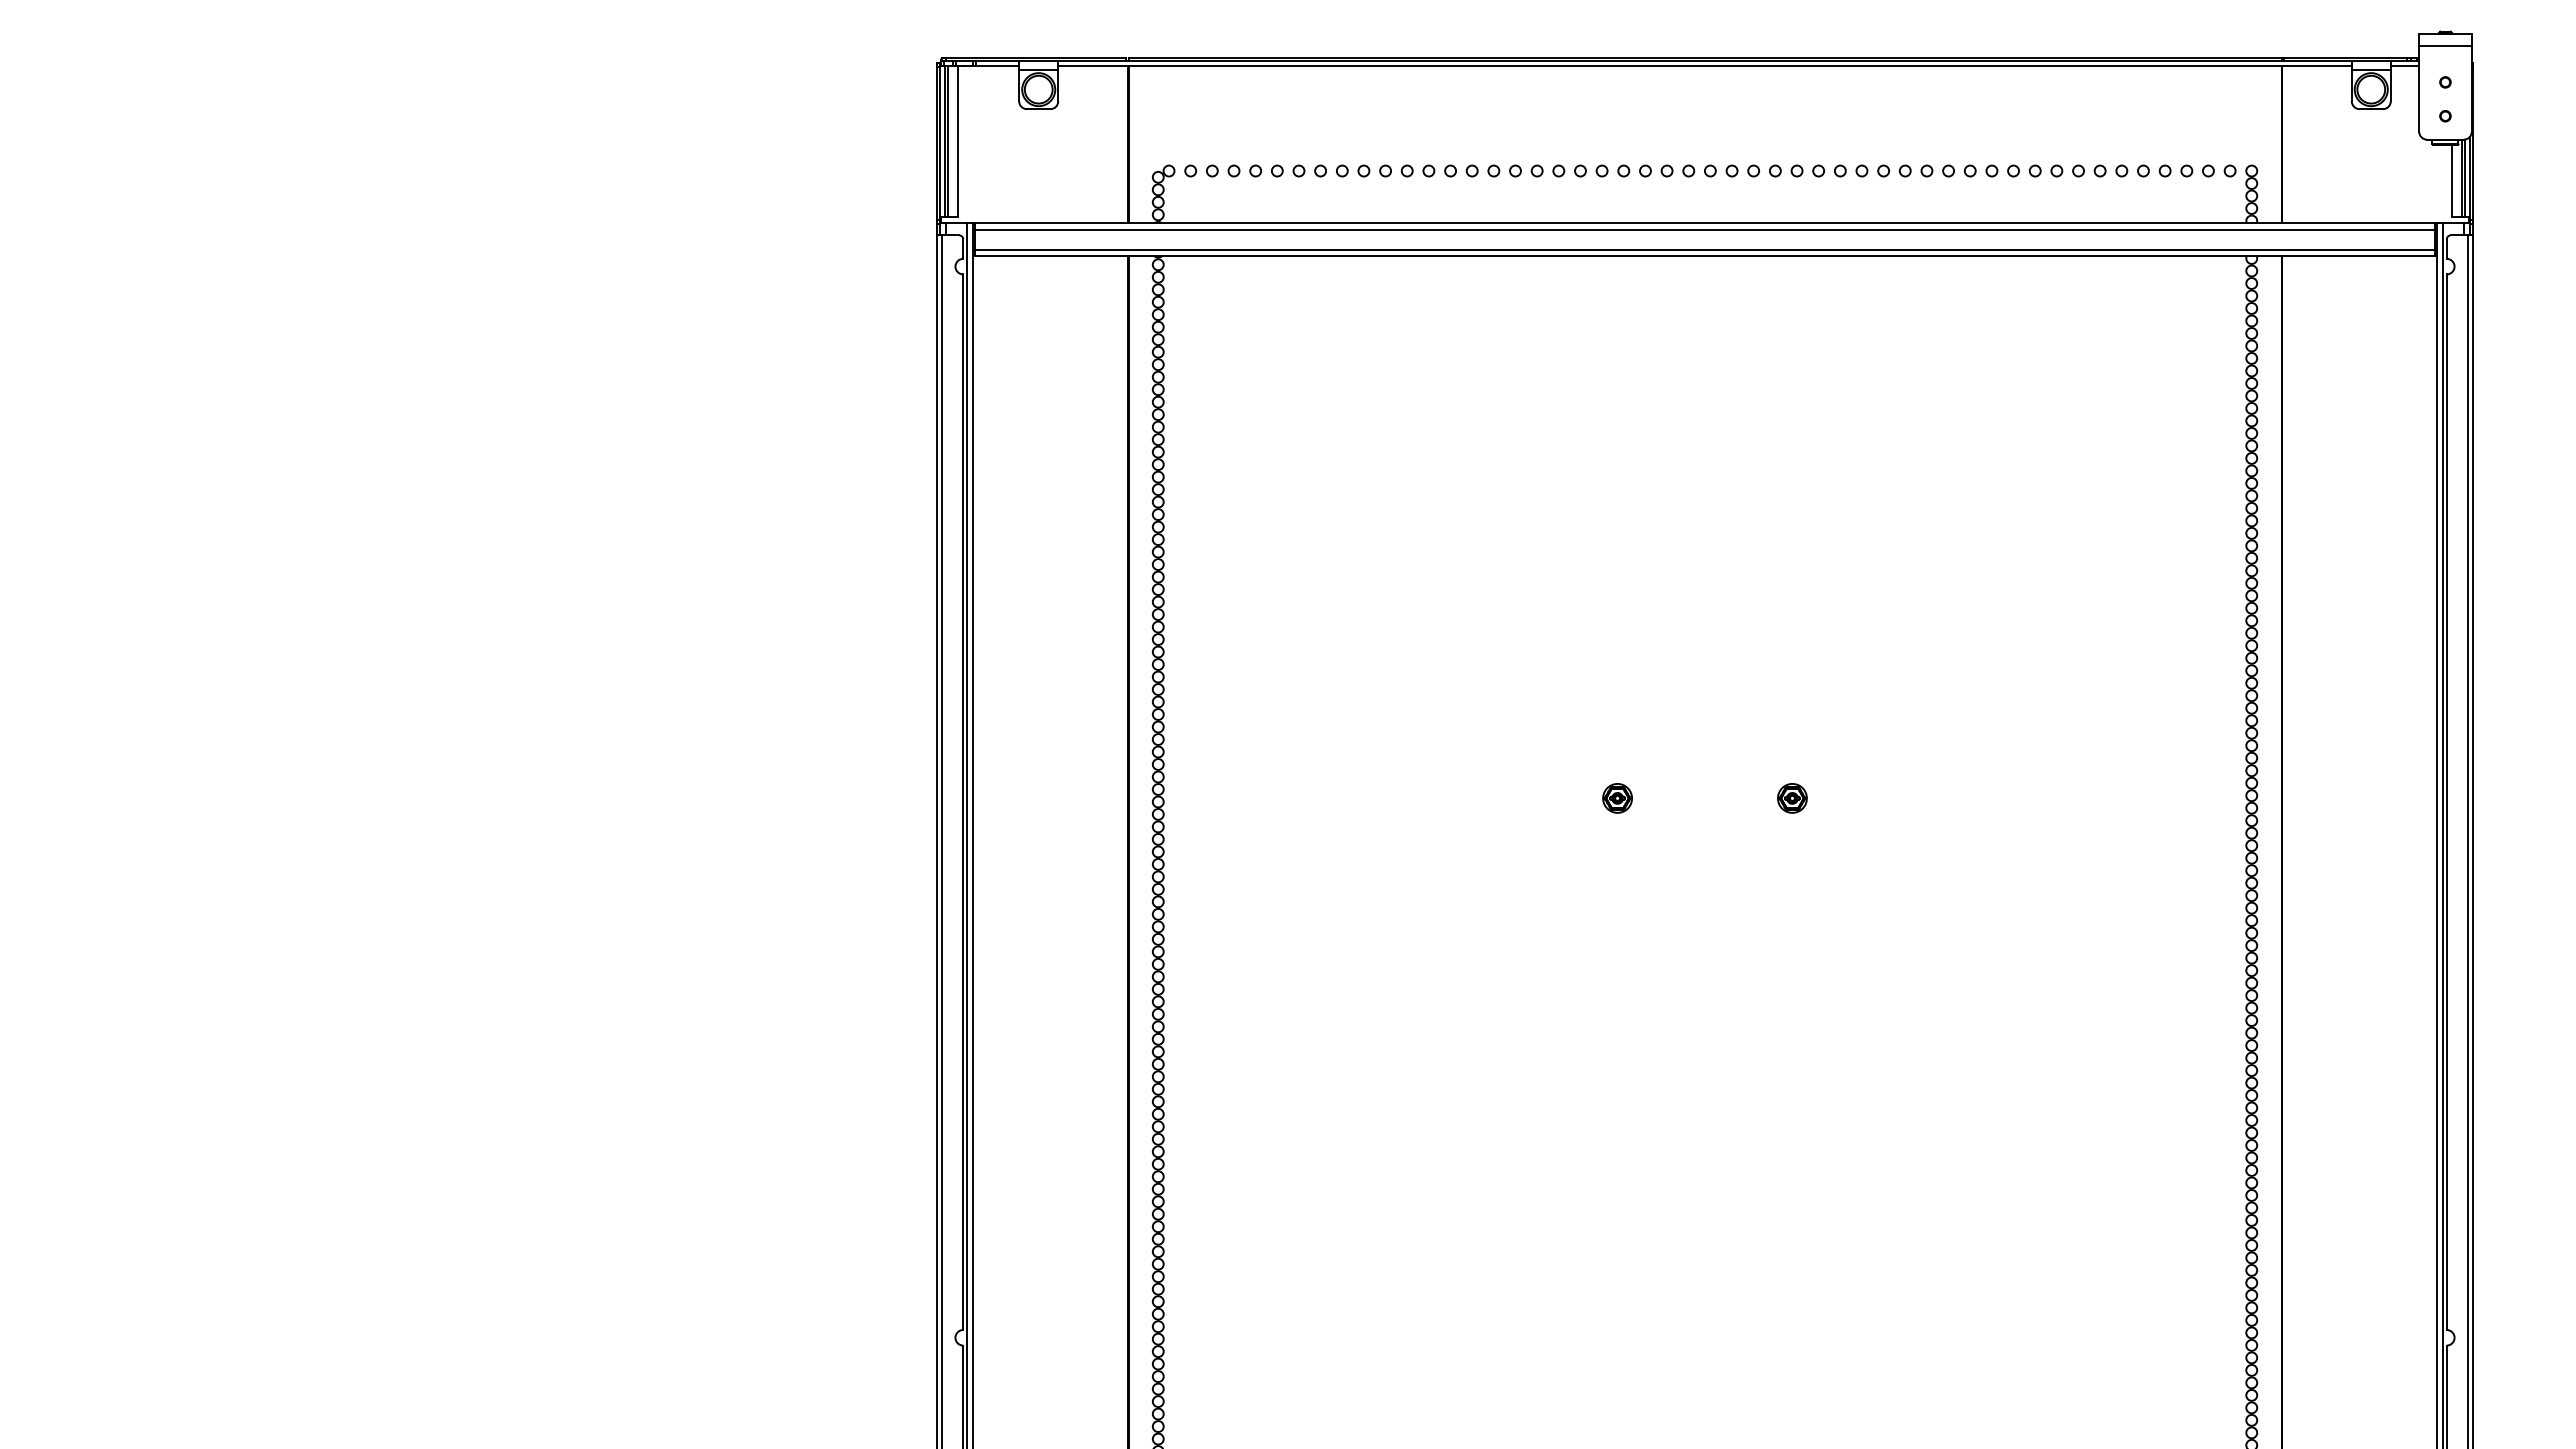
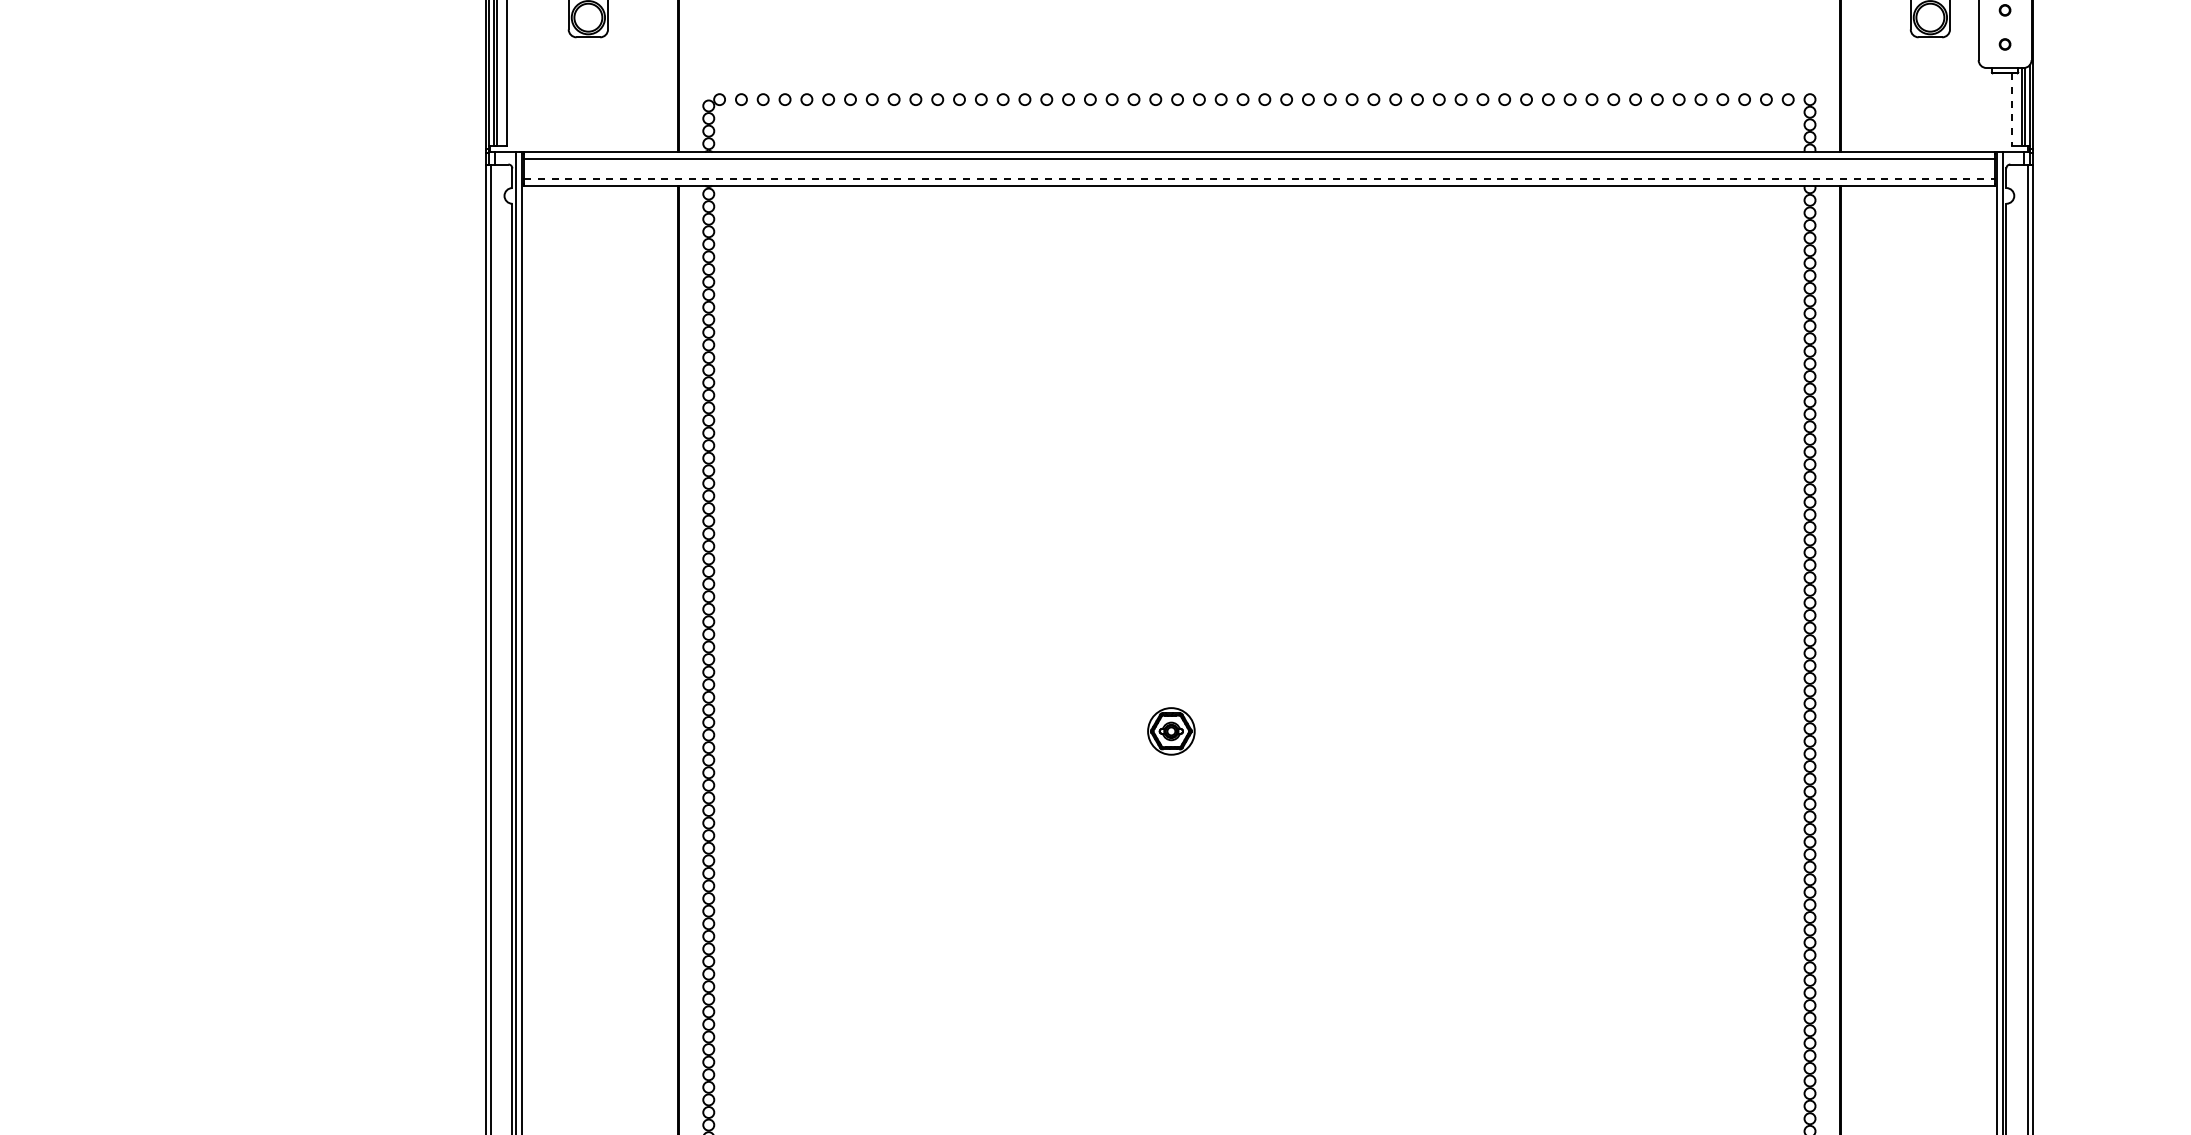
line: (2451, 181) -> (2011, 110), solid -> dashed
line: (1705, 250) -> (1259, 179), solid -> dashed
part: (1617, 798) -> (1171, 731), size x1.6
part: (1792, 798) -> (1347, 731), removed

